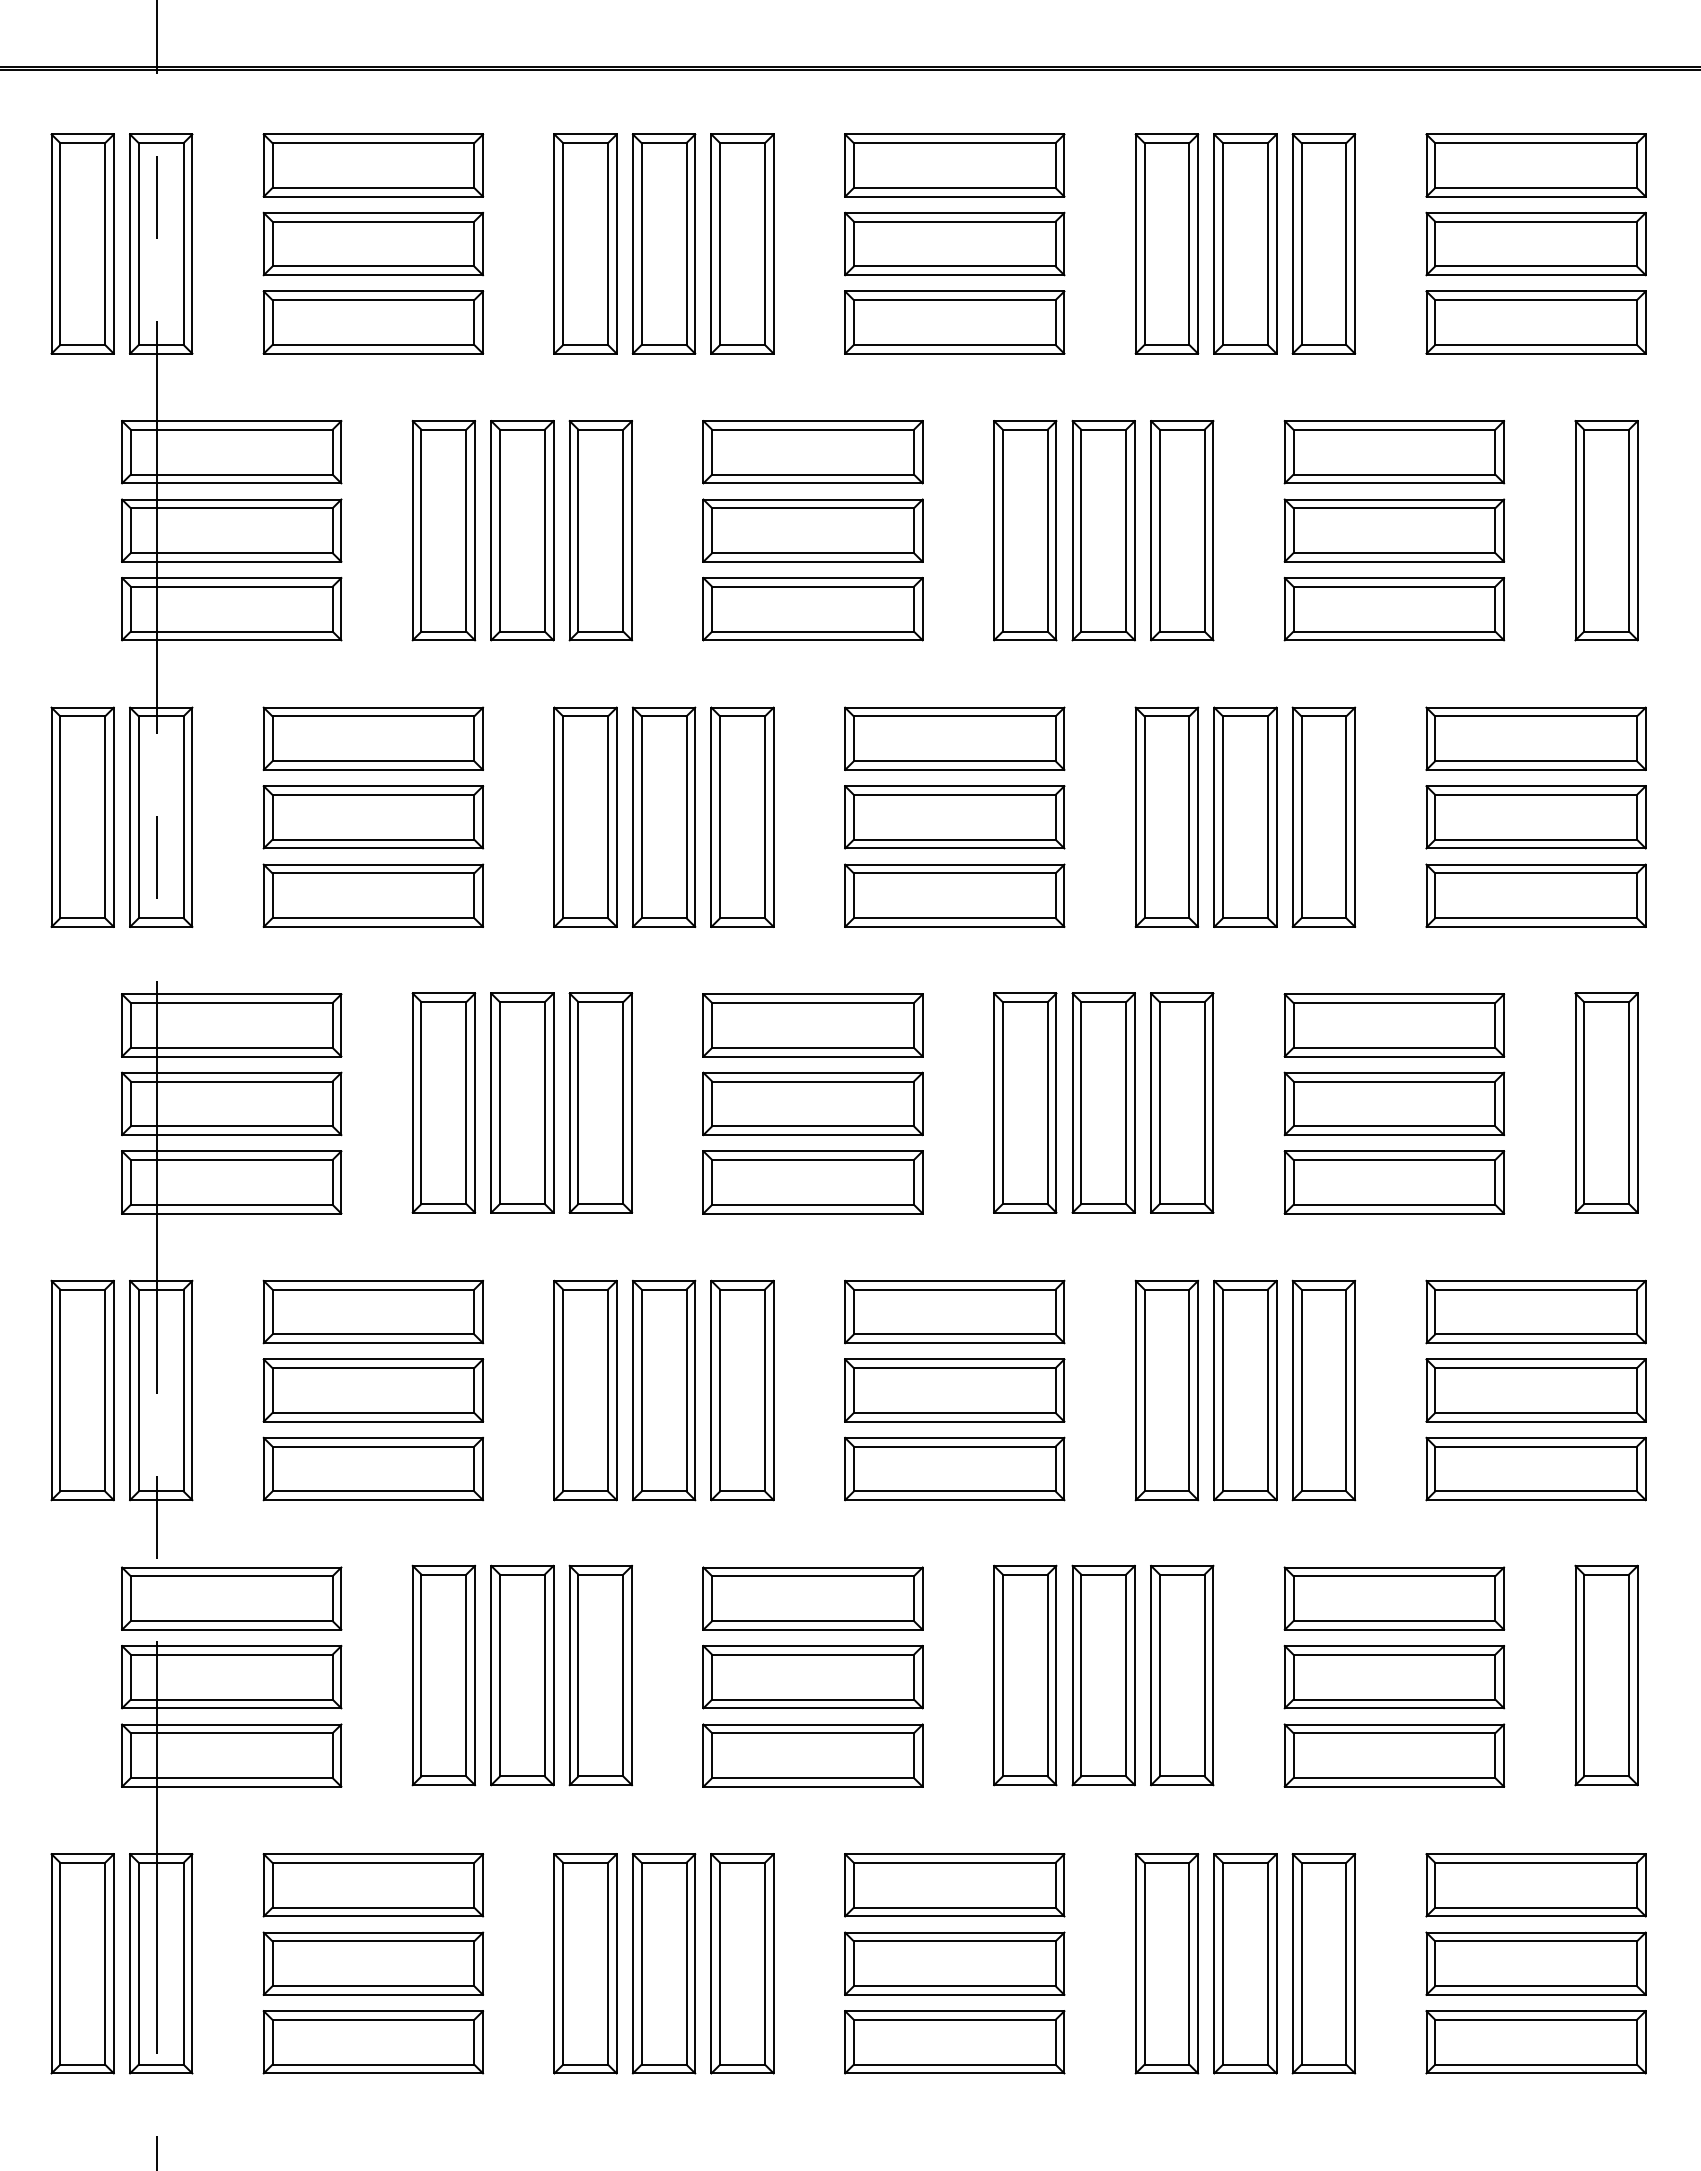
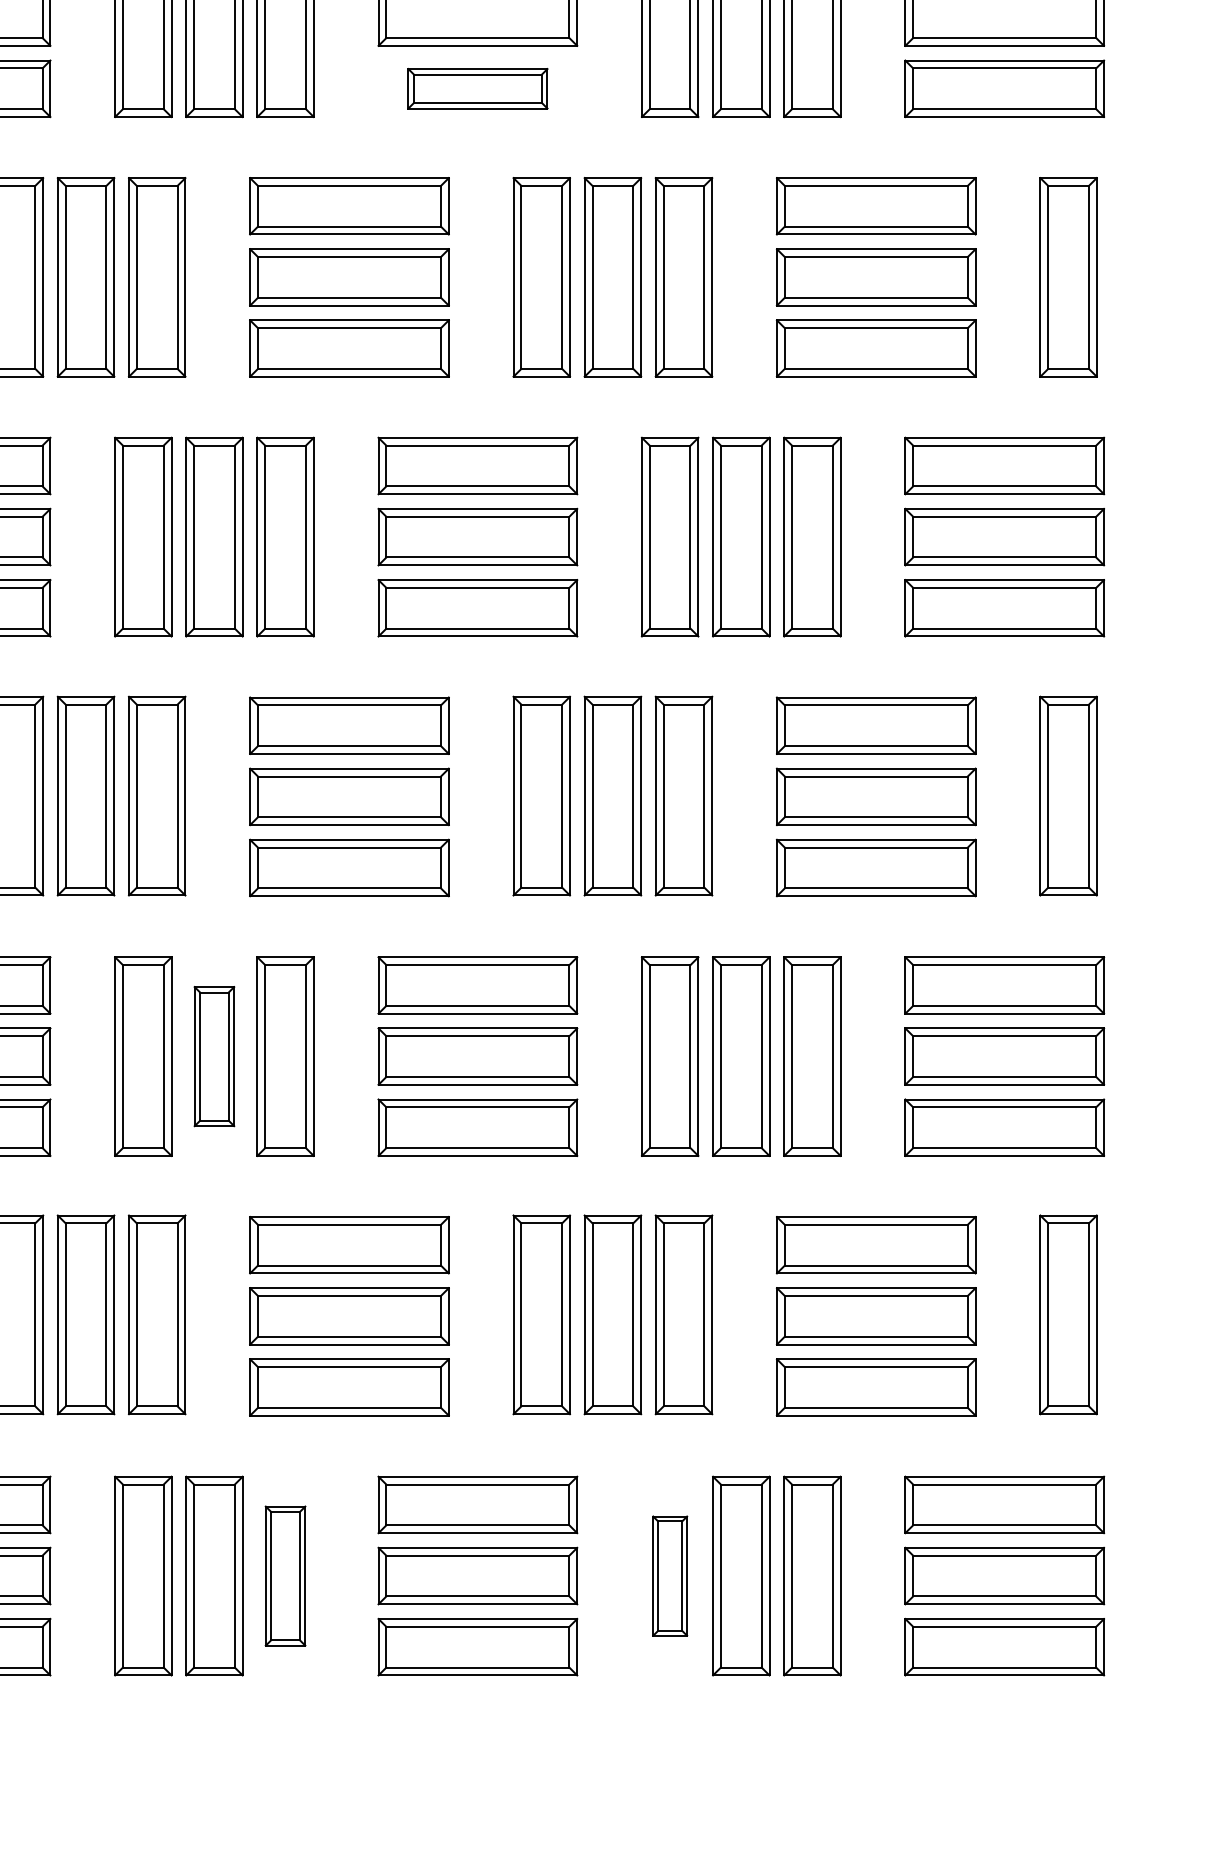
part: (954, 322) -> (477, 88), size x0.7
part: (663, 1390) -> (213, 1056), size x0.7
part: (742, 1963) -> (285, 1575), size x0.7
part: (1166, 1963) -> (669, 1575), size x0.6

